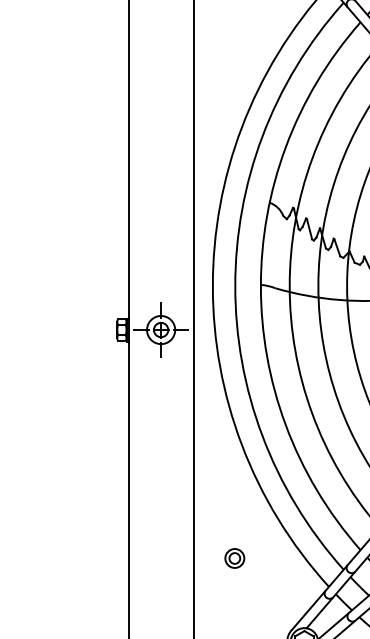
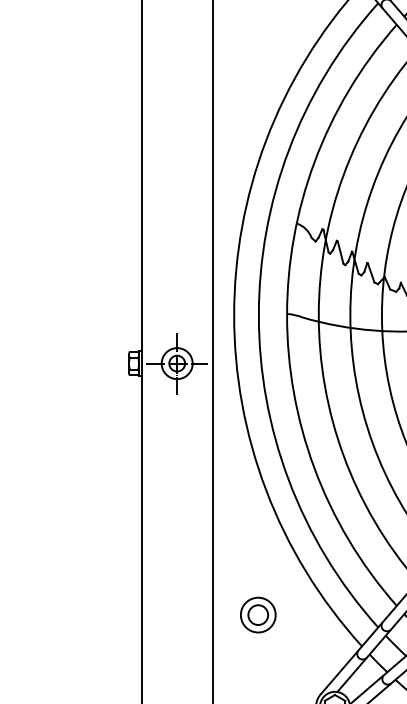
part: (234, 558) -> (257, 615), size x1.67

